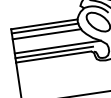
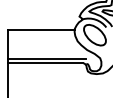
line: (44, 28) -> (40, 33), removed
line: (46, 34) -> (41, 39), removed
line: (57, 46) -> (50, 53), removed

